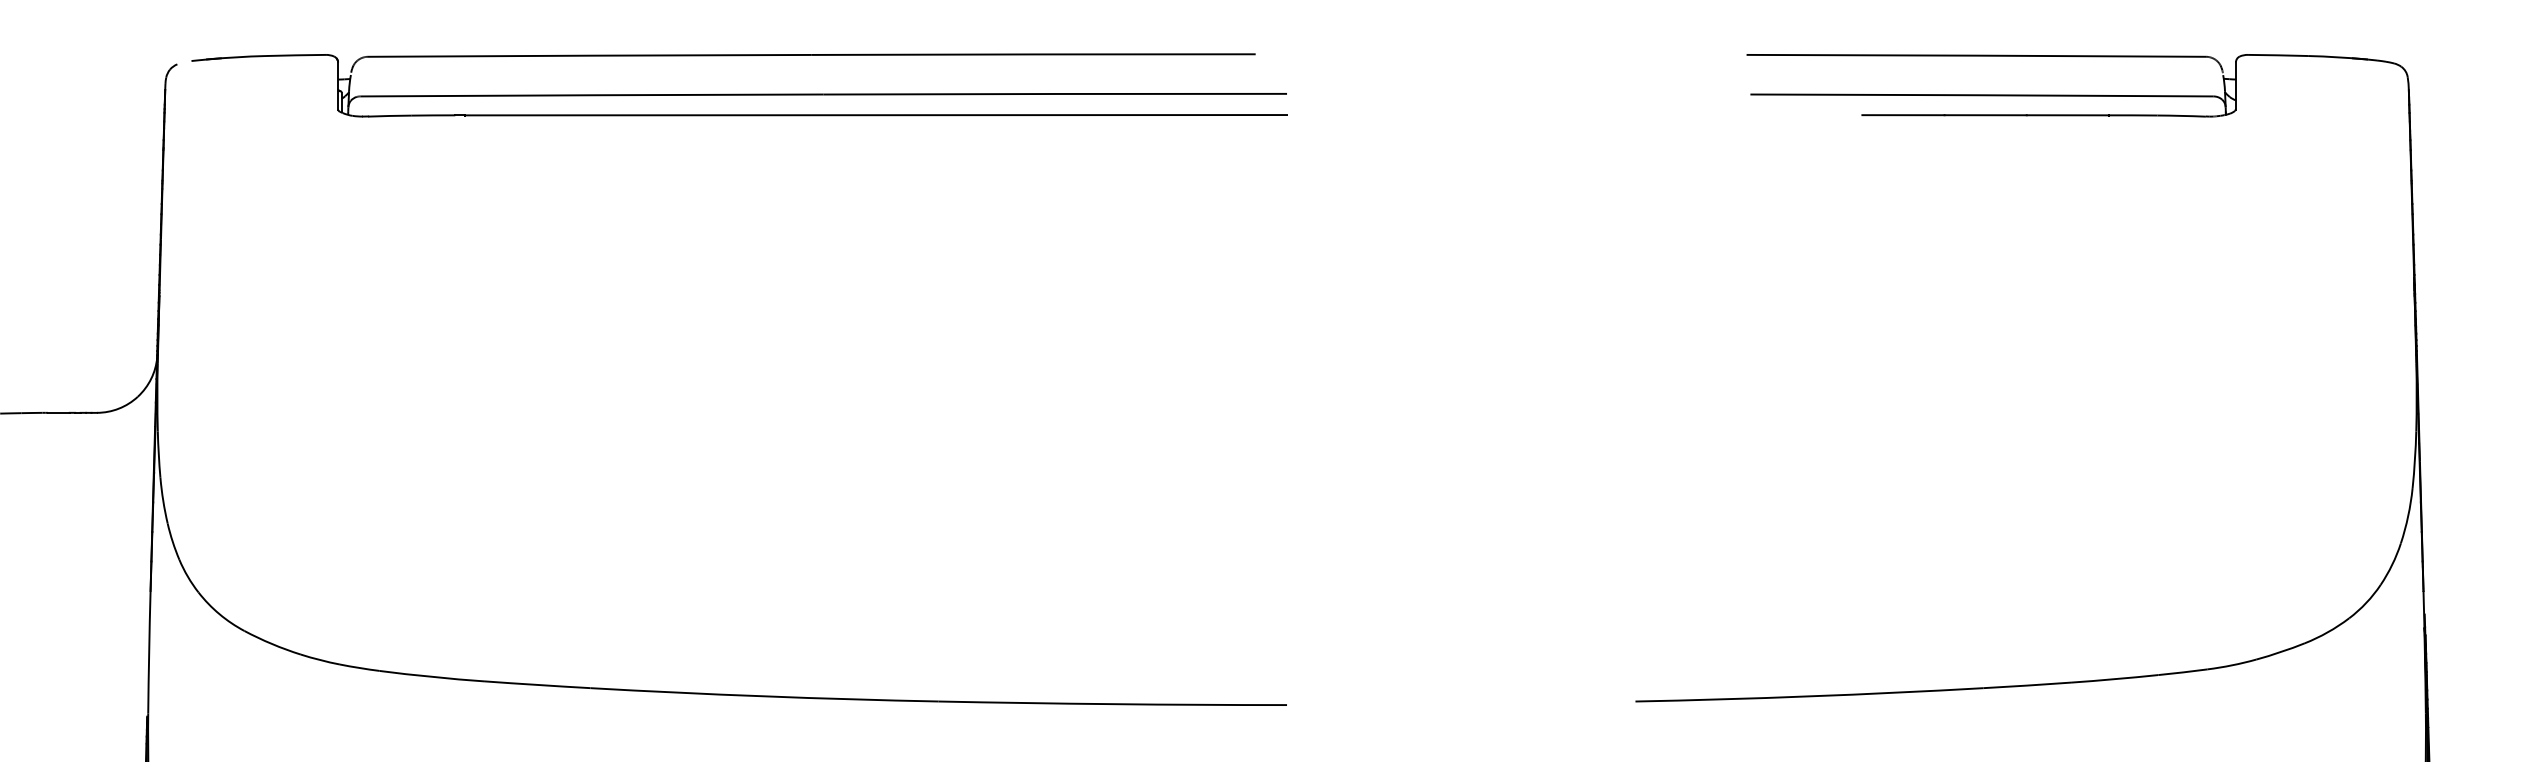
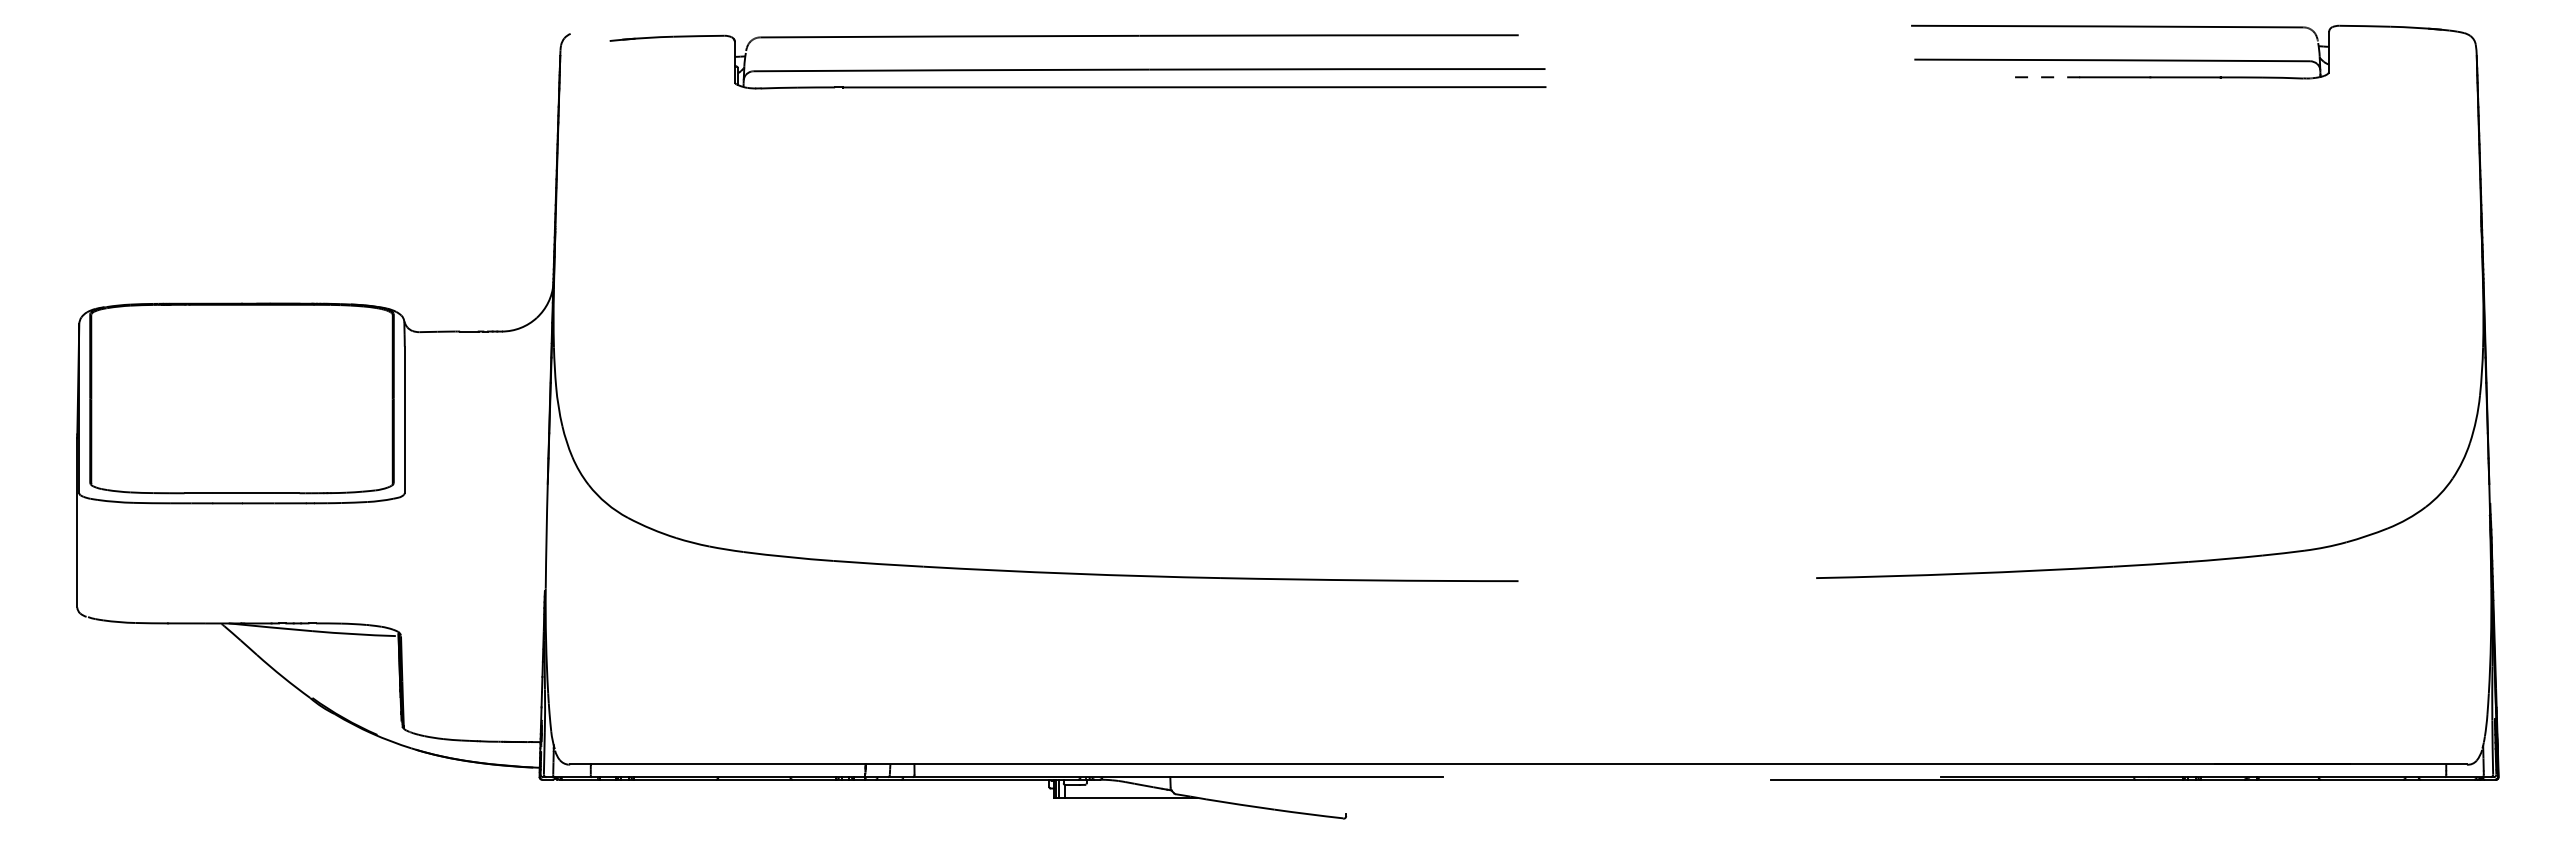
part: (739, 94) -> (1077, 69), moved
line: (1902, 115) -> (2044, 77), solid -> dashed

